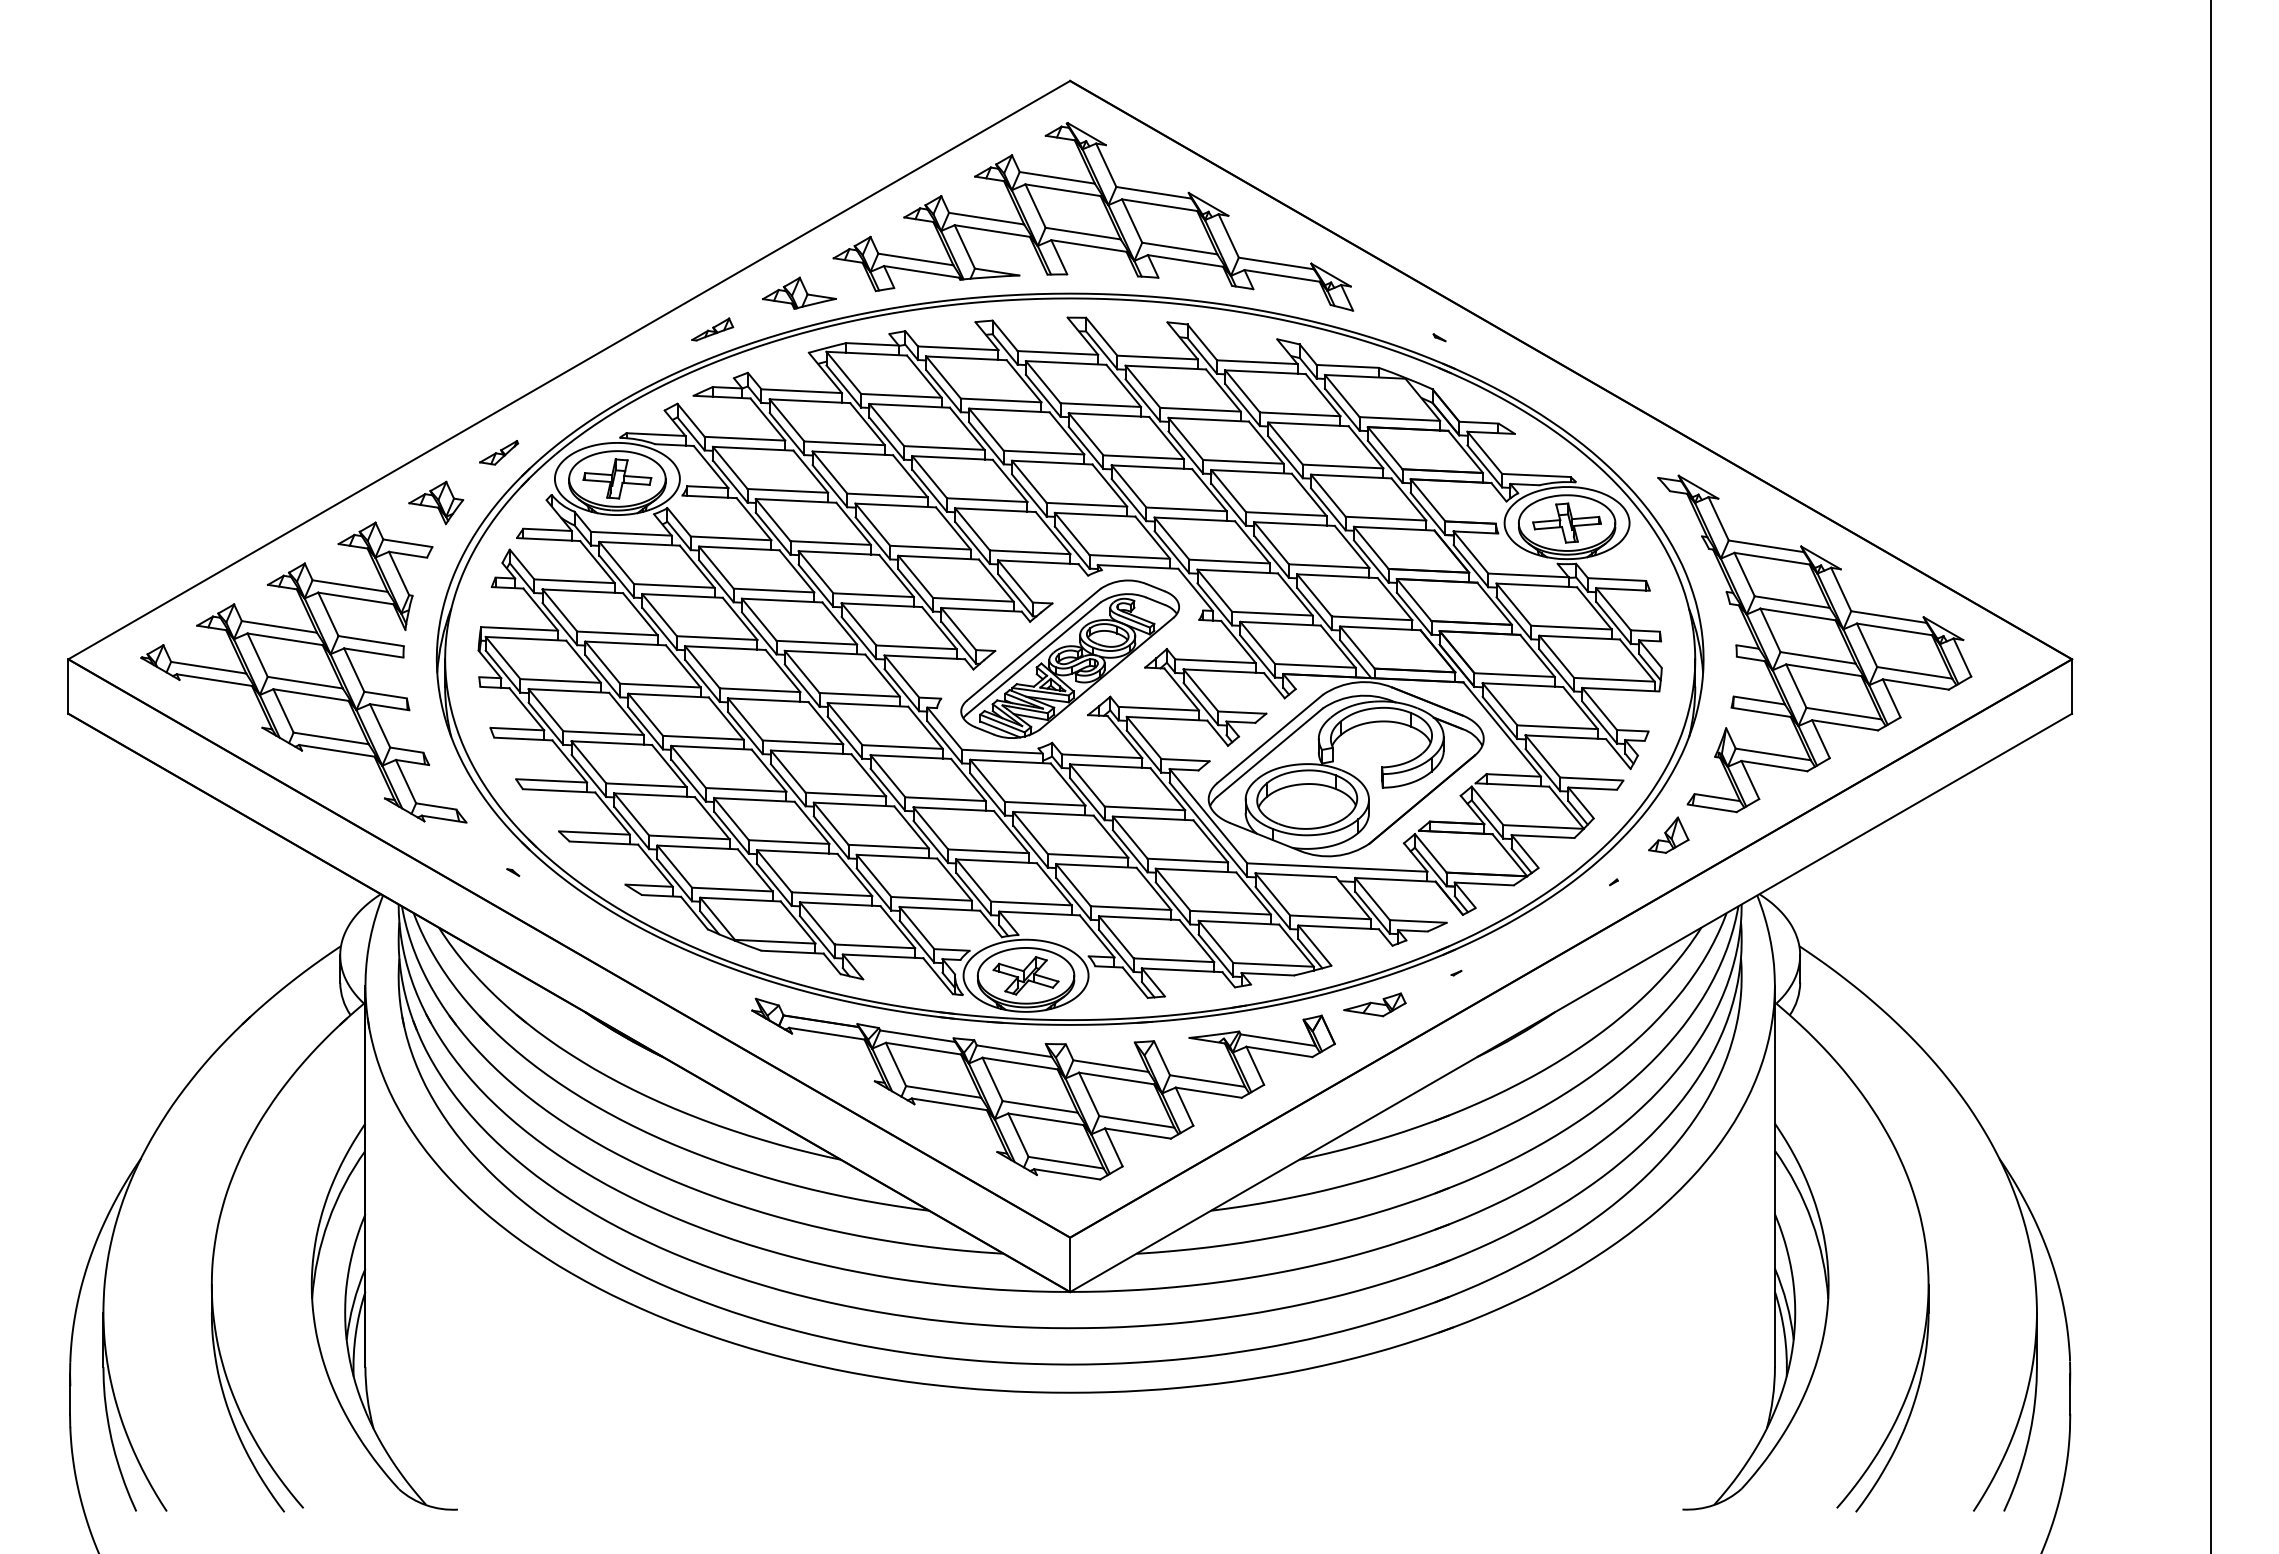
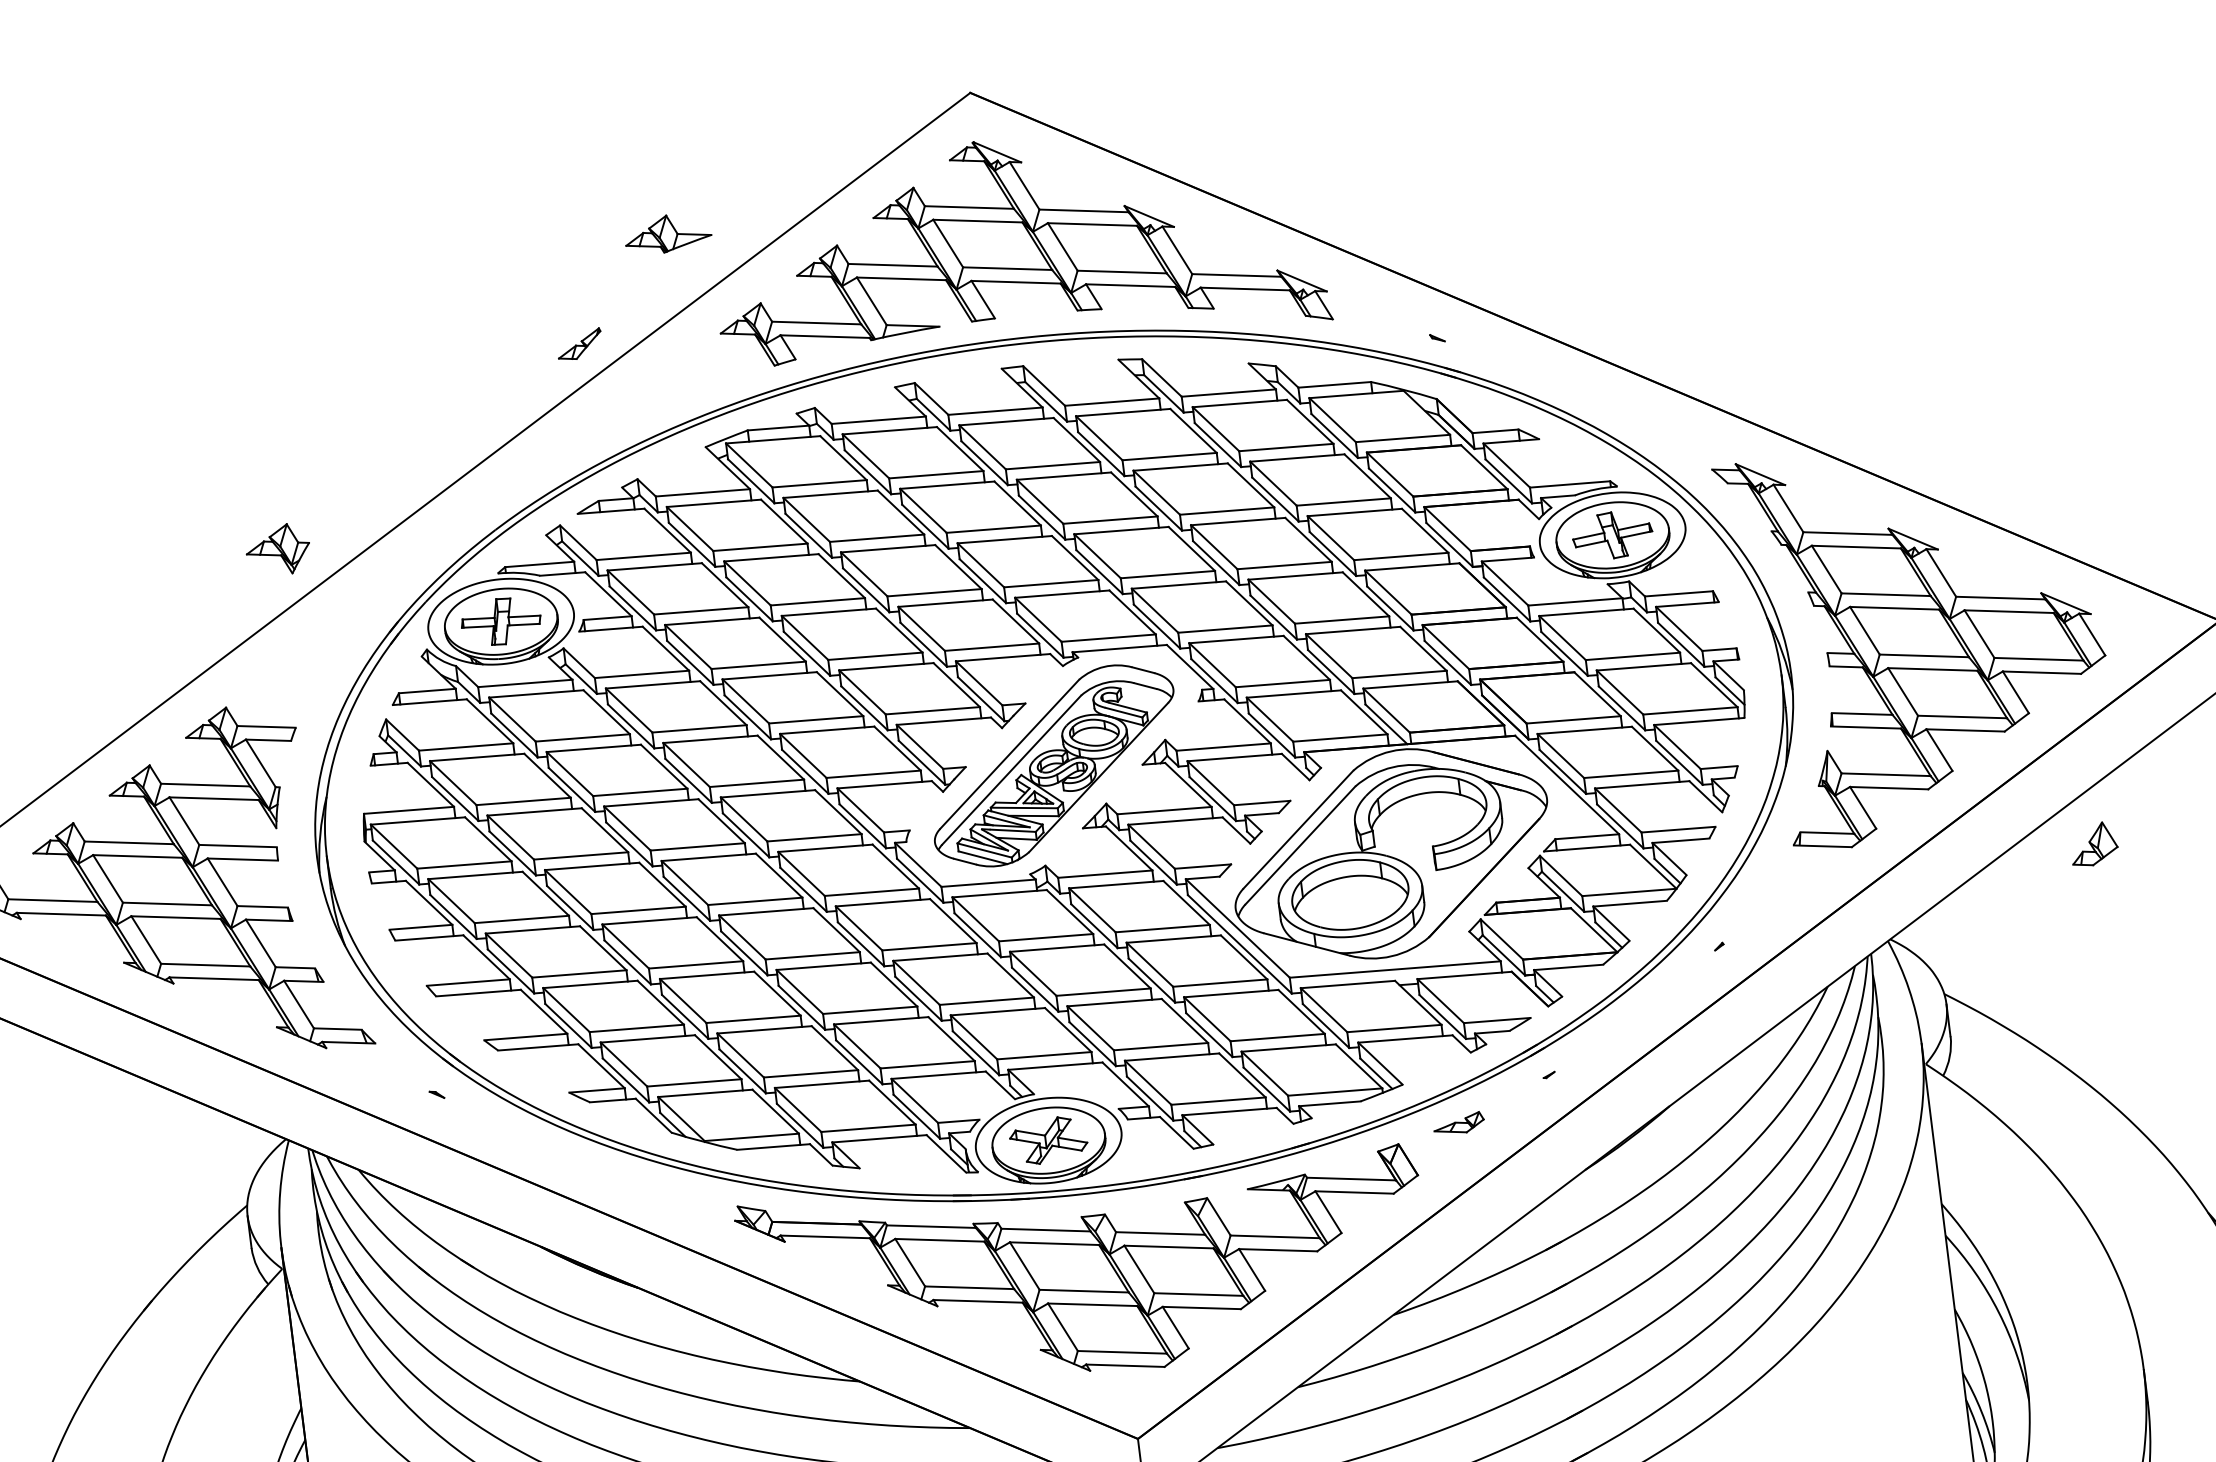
part: (799, 292) -> (667, 232), moved
part: (712, 329) -> (590, 433), removed
part: (499, 452) -> (580, 344), moved
part: (436, 502) -> (278, 549), moved
part: (1668, 834) -> (2093, 843), moved
part: (1374, 1004) -> (1458, 1123), size x0.7

